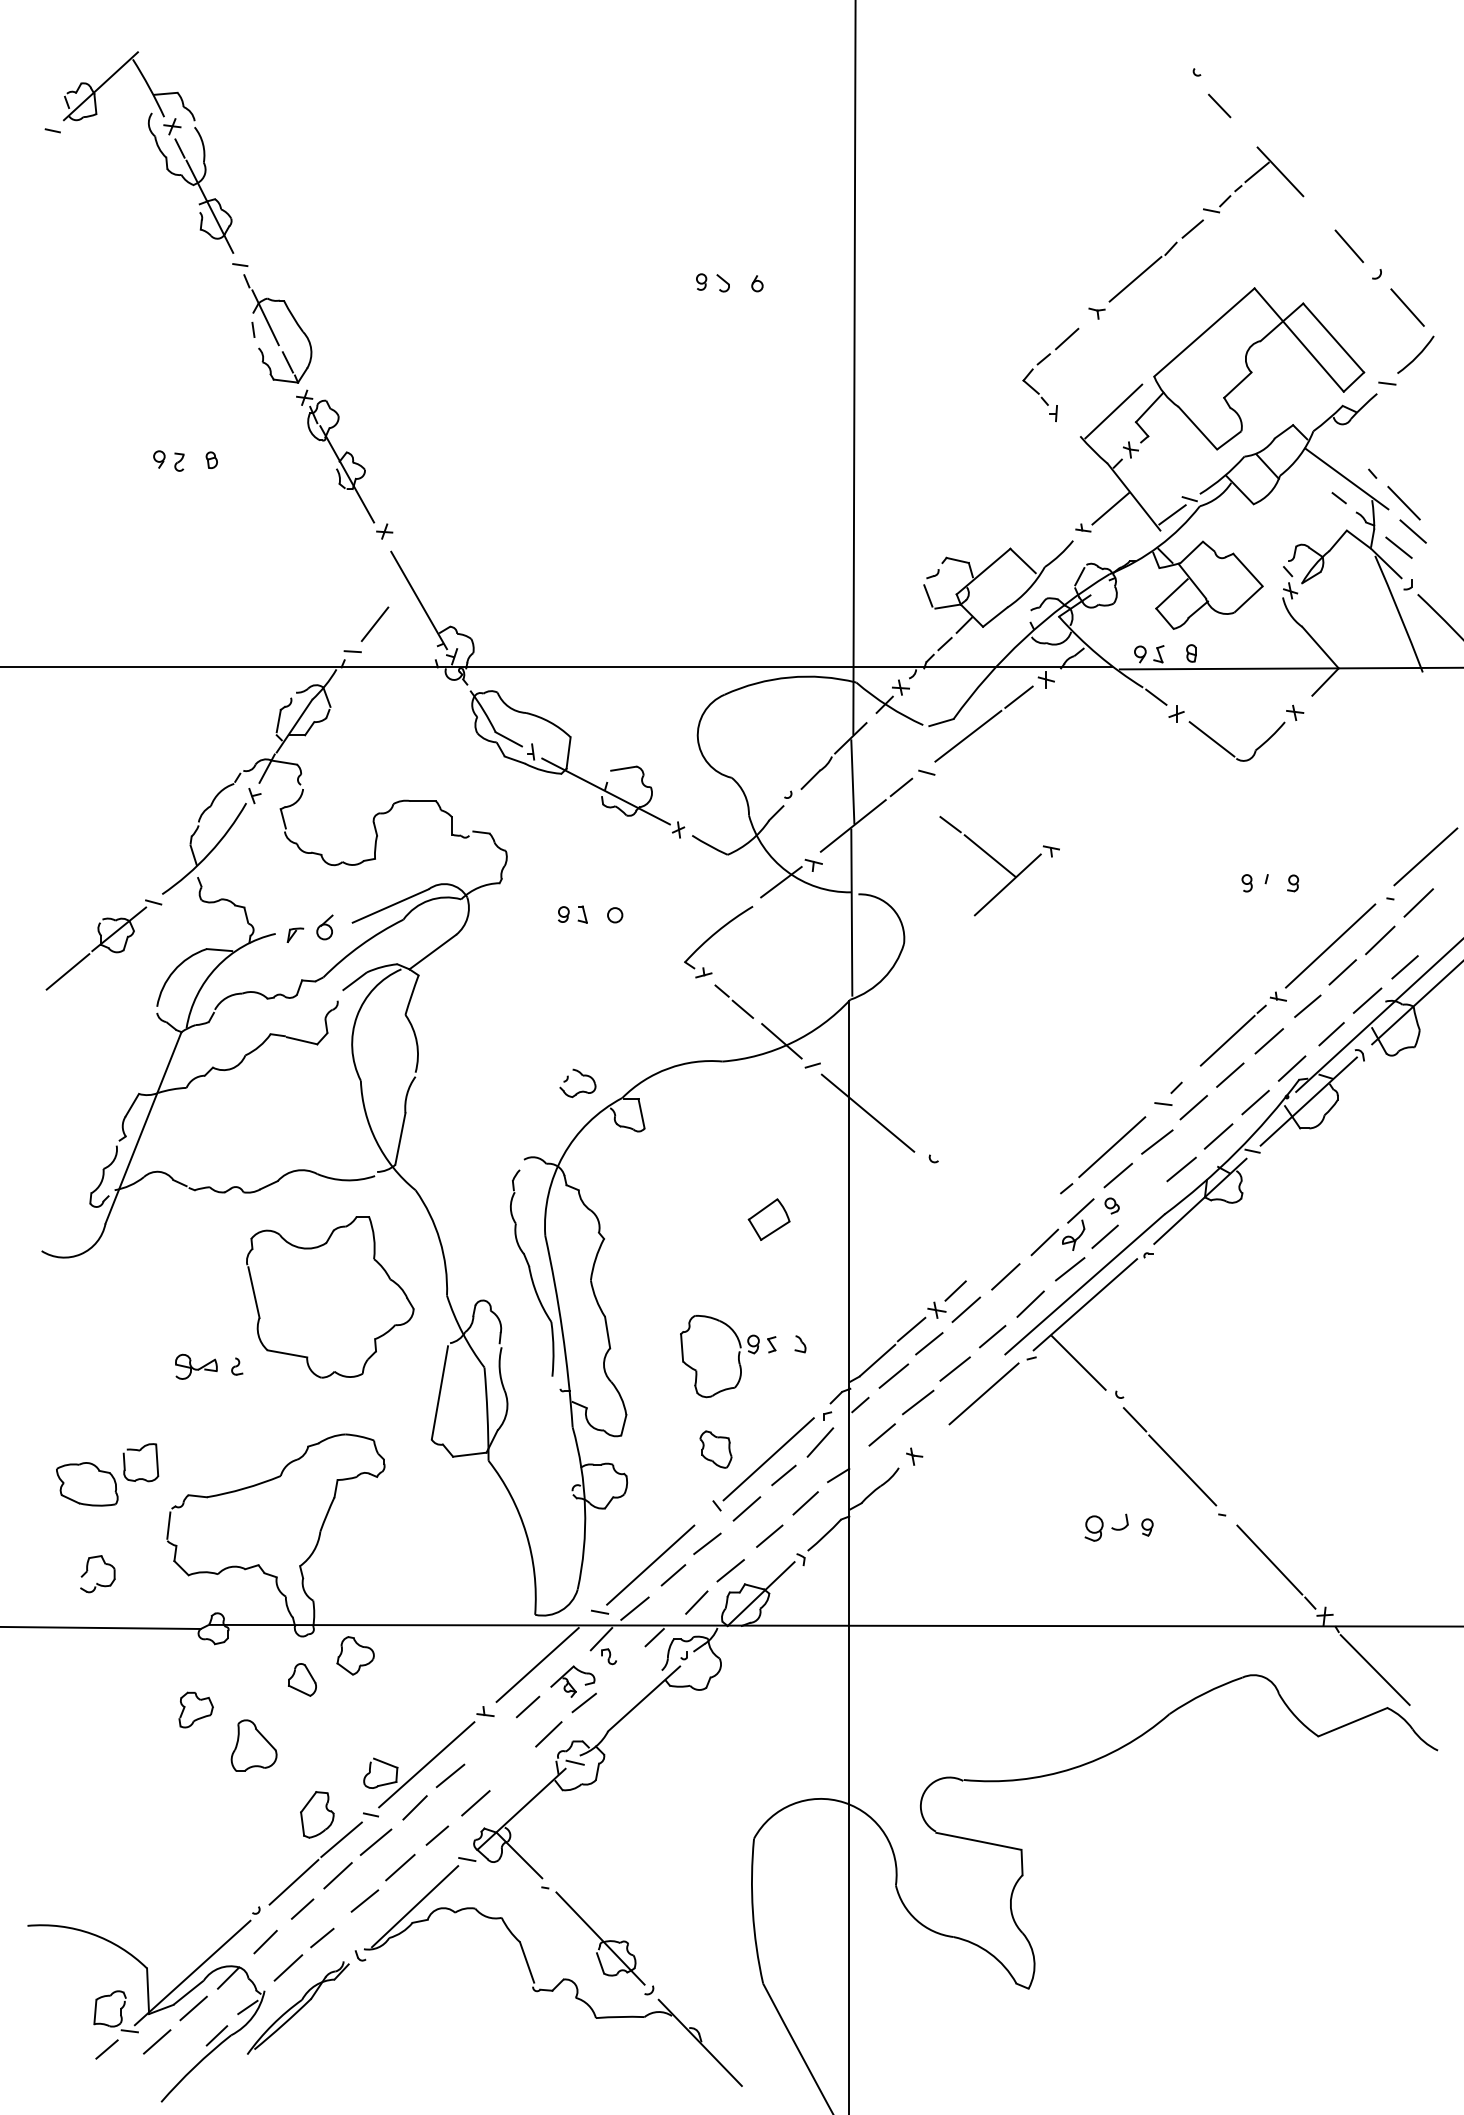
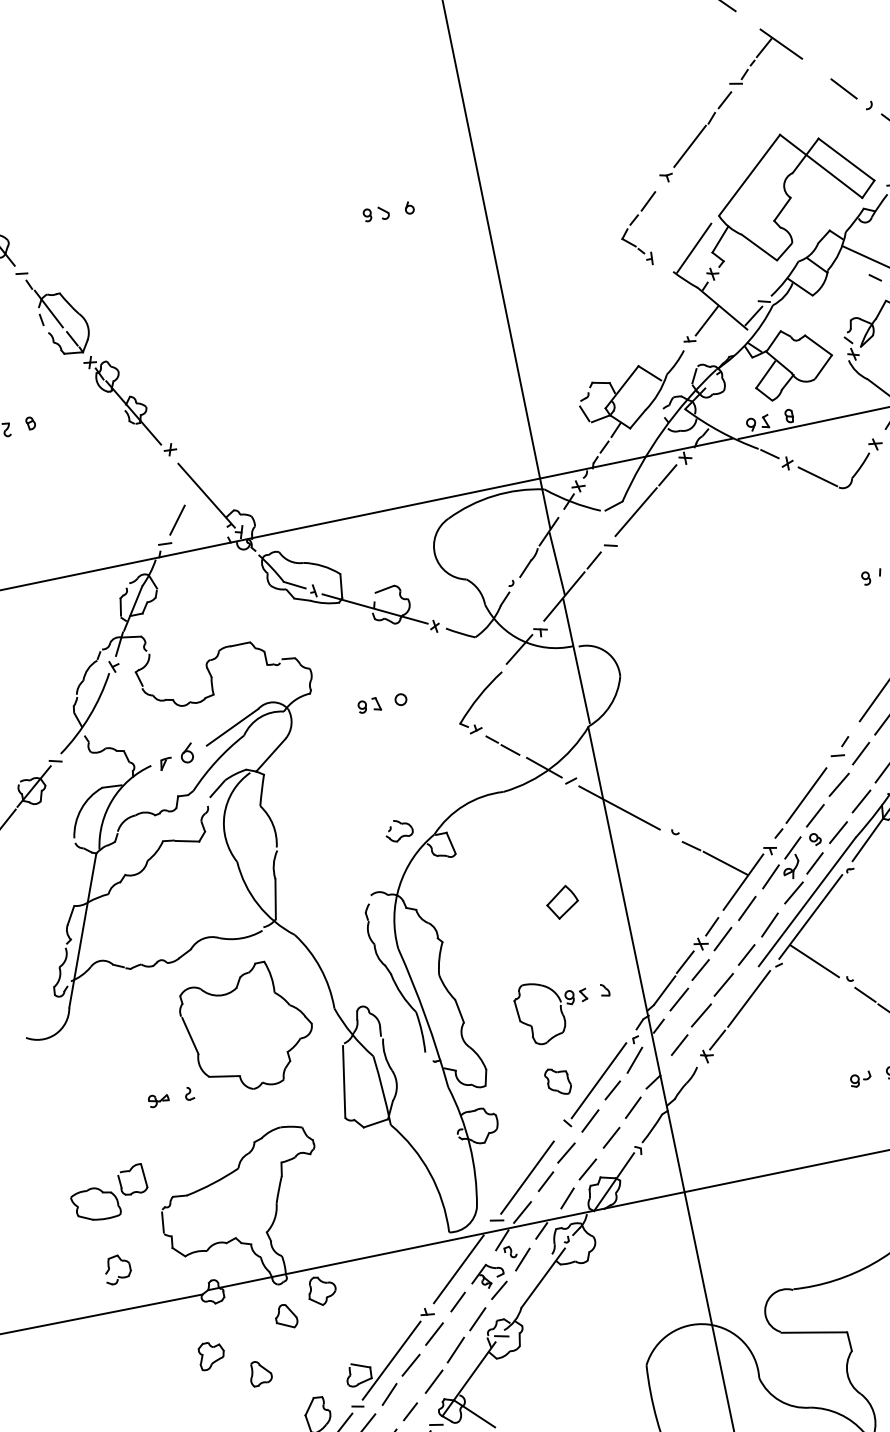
part: (999, 866) -> (734, 869), moved
line: (1143, 1203) -> (838, 832), added
part: (195, 1366) -> (158, 1100), size x0.62
line: (932, 1438) -> (717, 1040), added
part: (1106, 1527) -> (860, 1079), size x0.62
line: (622, 1669) -> (522, 1259), added
line: (488, 1741) -> (434, 1333), added
part: (254, 1745) -> (260, 1372), size x0.62
line: (512, 1768) -> (456, 1350), added

